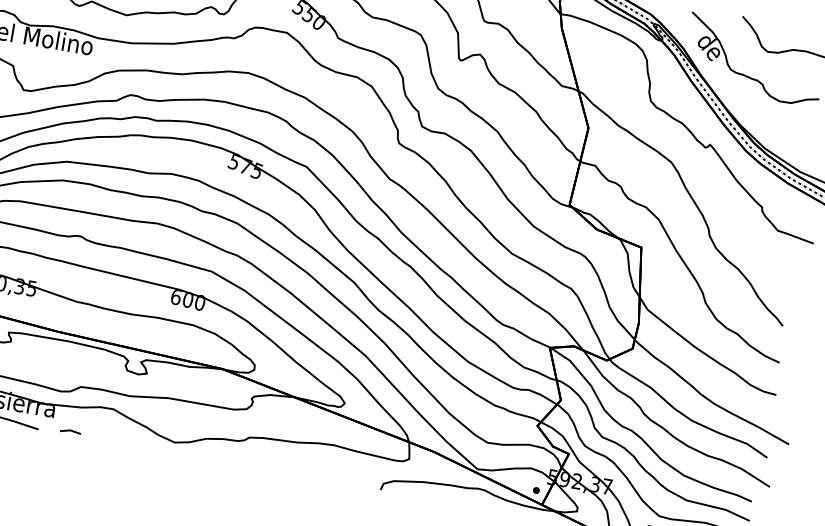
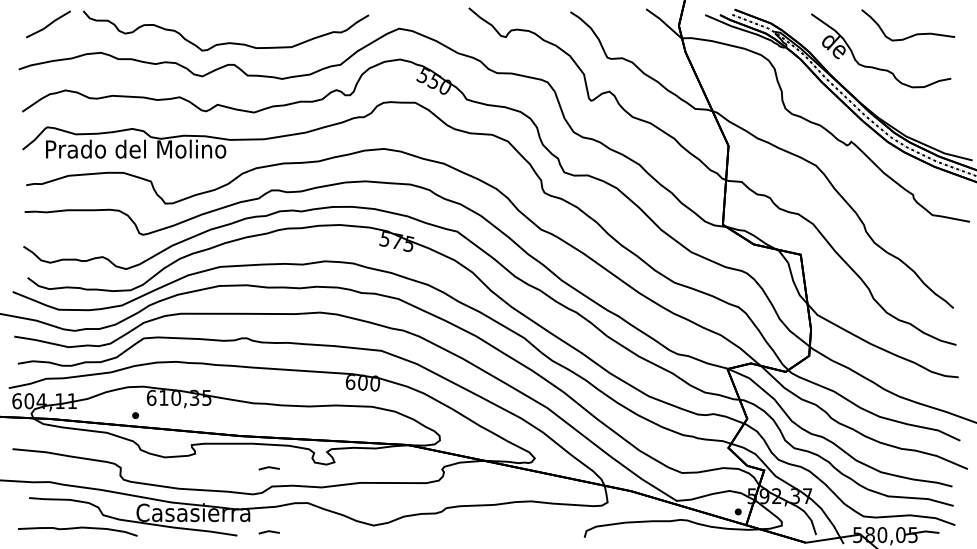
line: (80, 368) -> (268, 468), added

